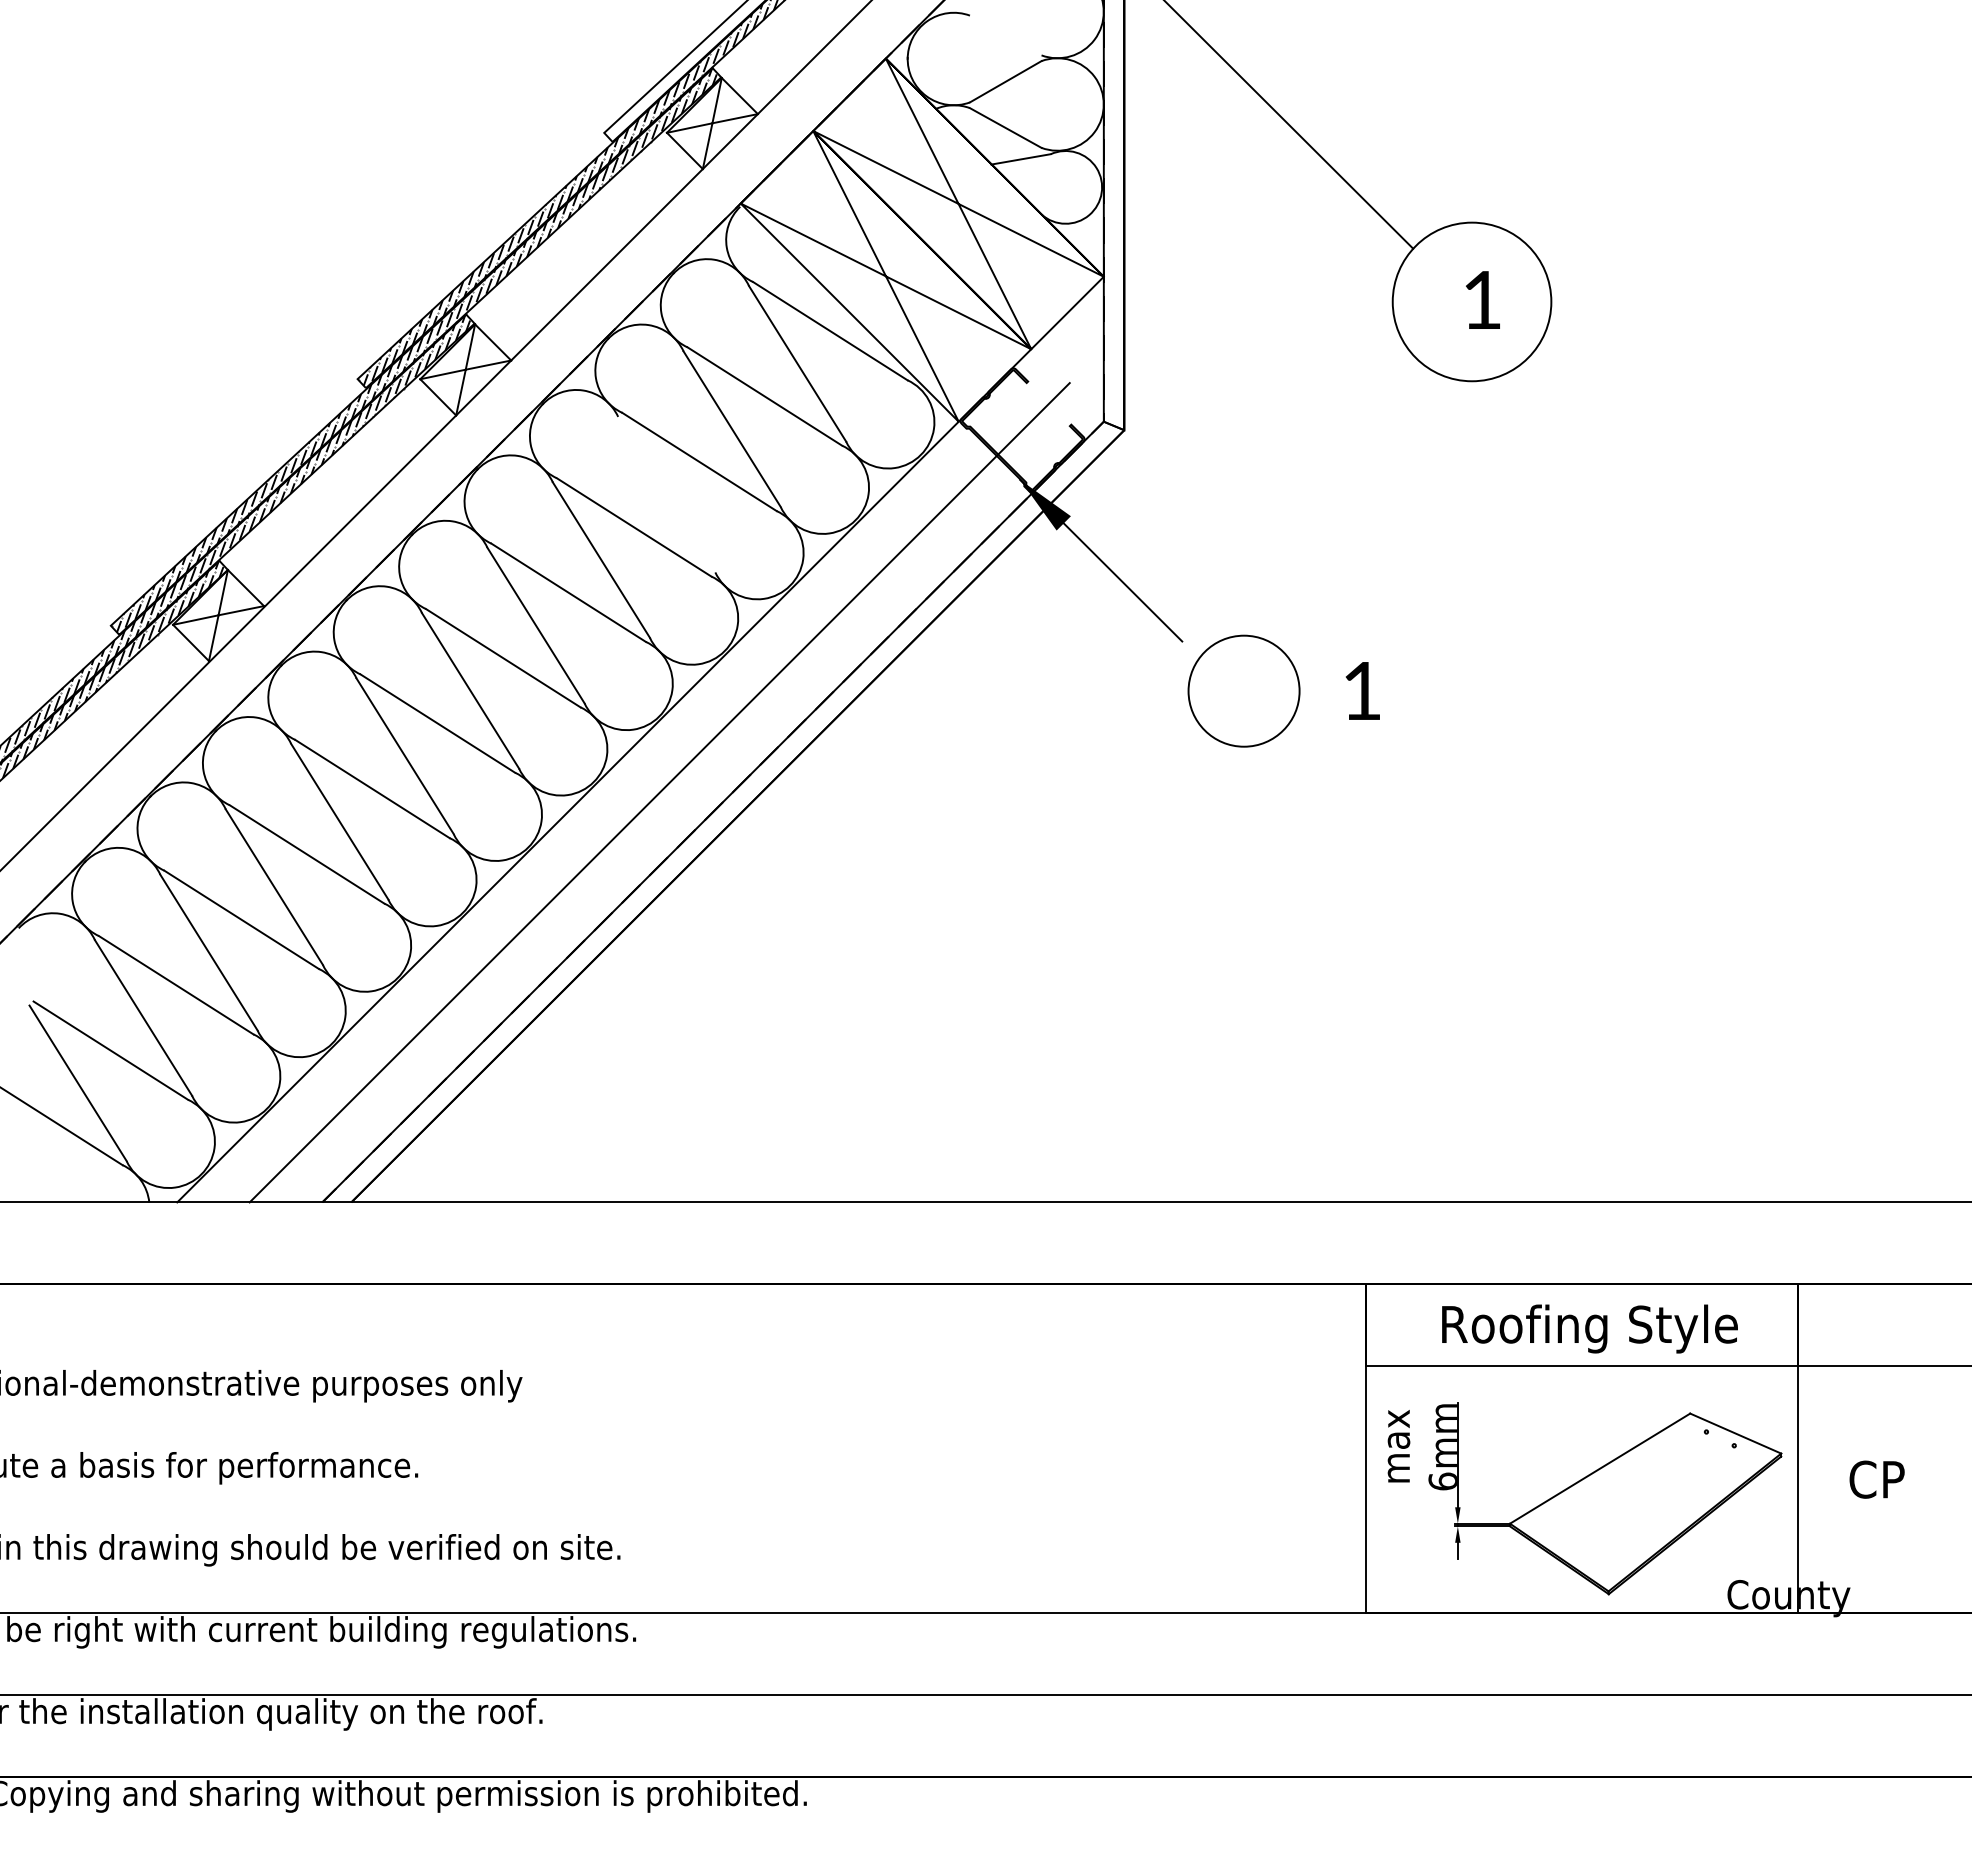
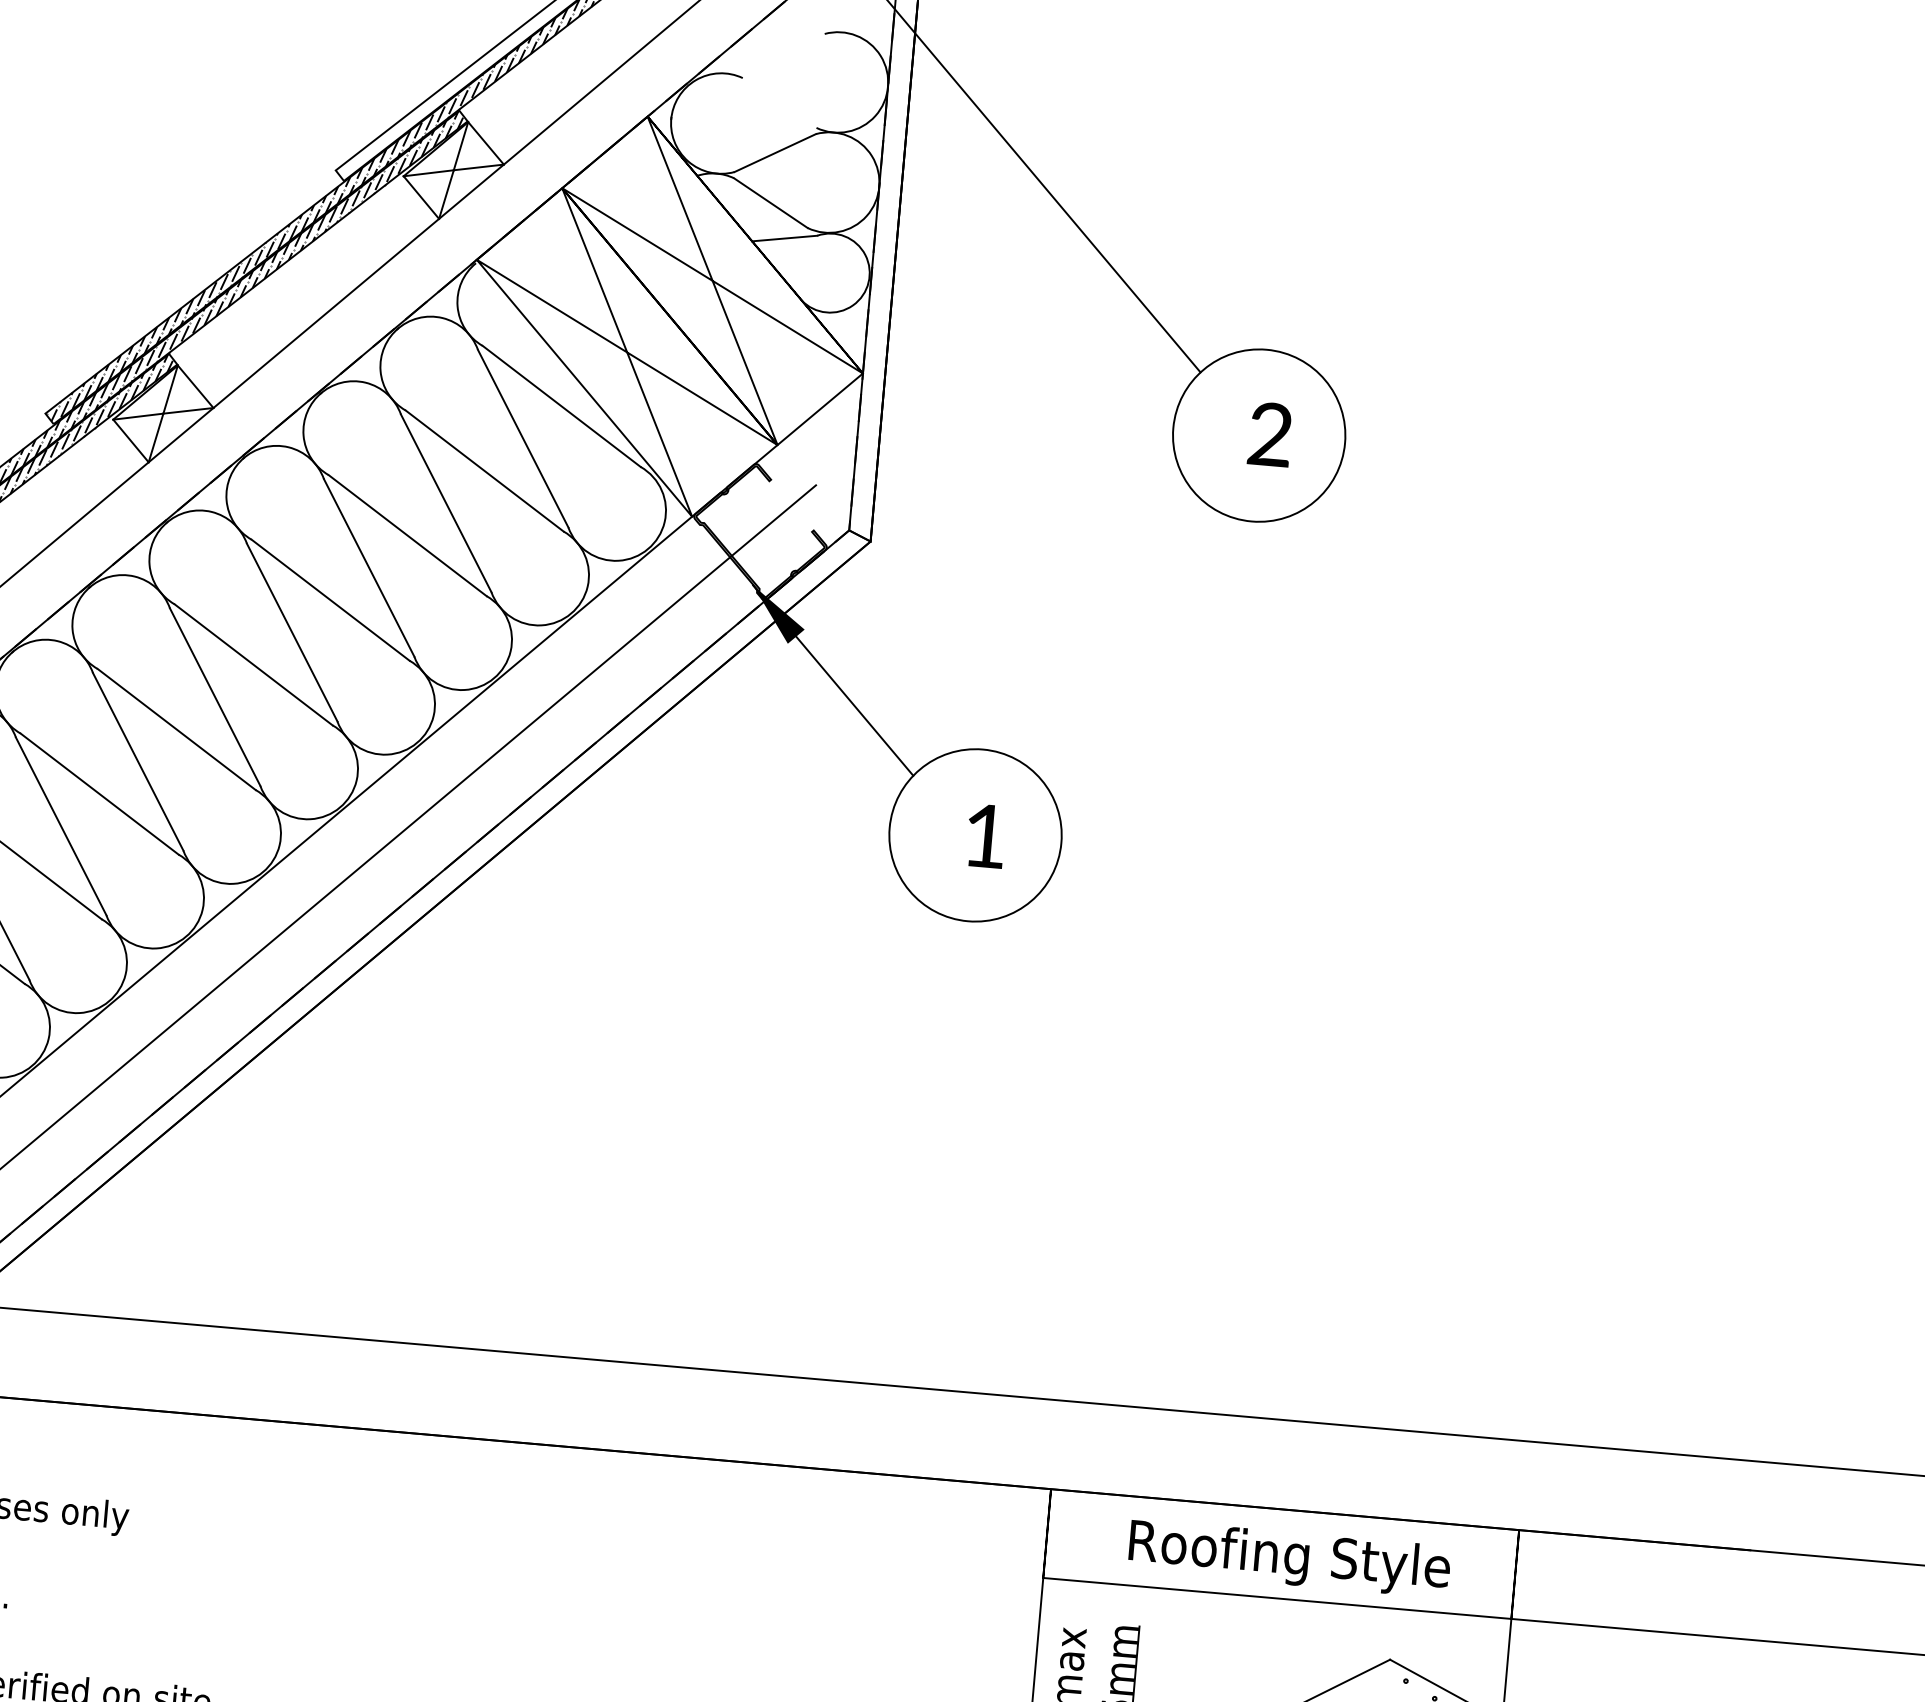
text: (1481, 299) -> (1269, 433), 1 -> 2
line: (666, 494) -> (368, 567), added
circle: (1243, 690) -> (974, 834), size x1.43
text: (1362, 690) -> (985, 835), moved

